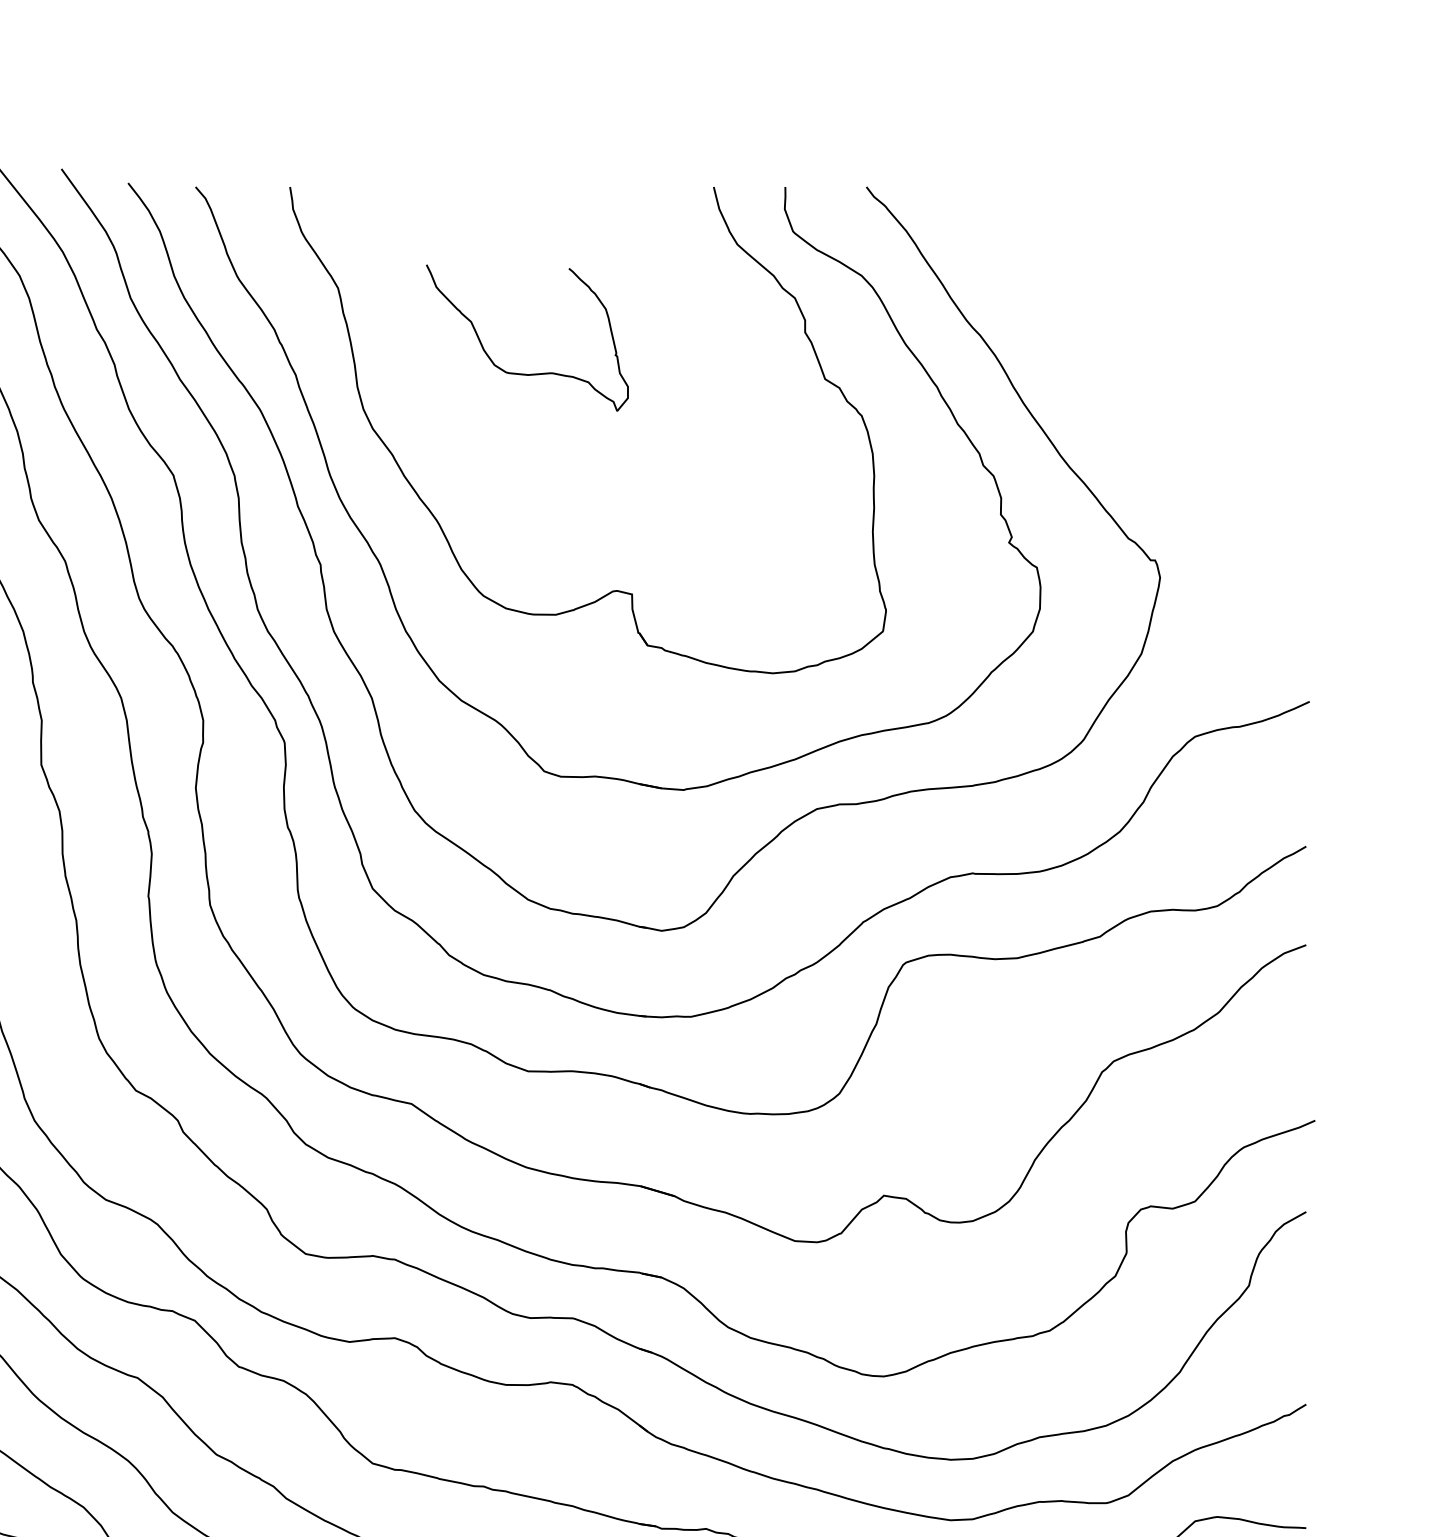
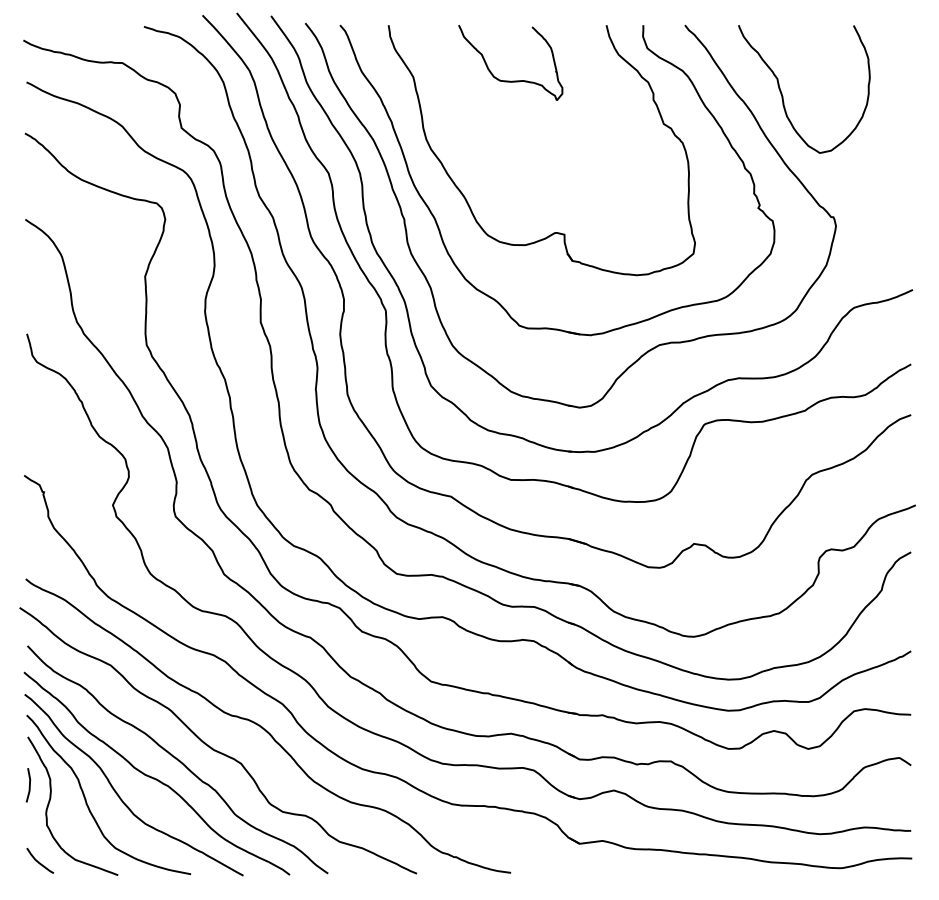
curve: (1057, 325) -> (783, 96), added
curve: (527, 372) -> (510, 80), moved

